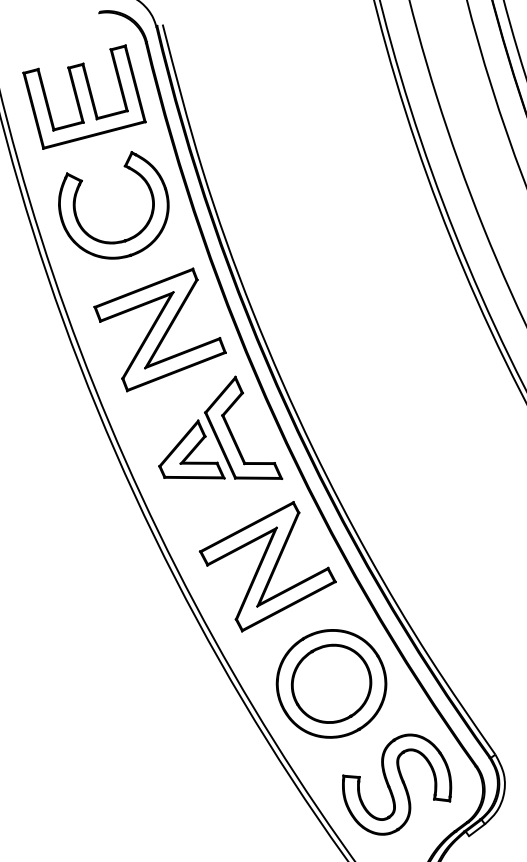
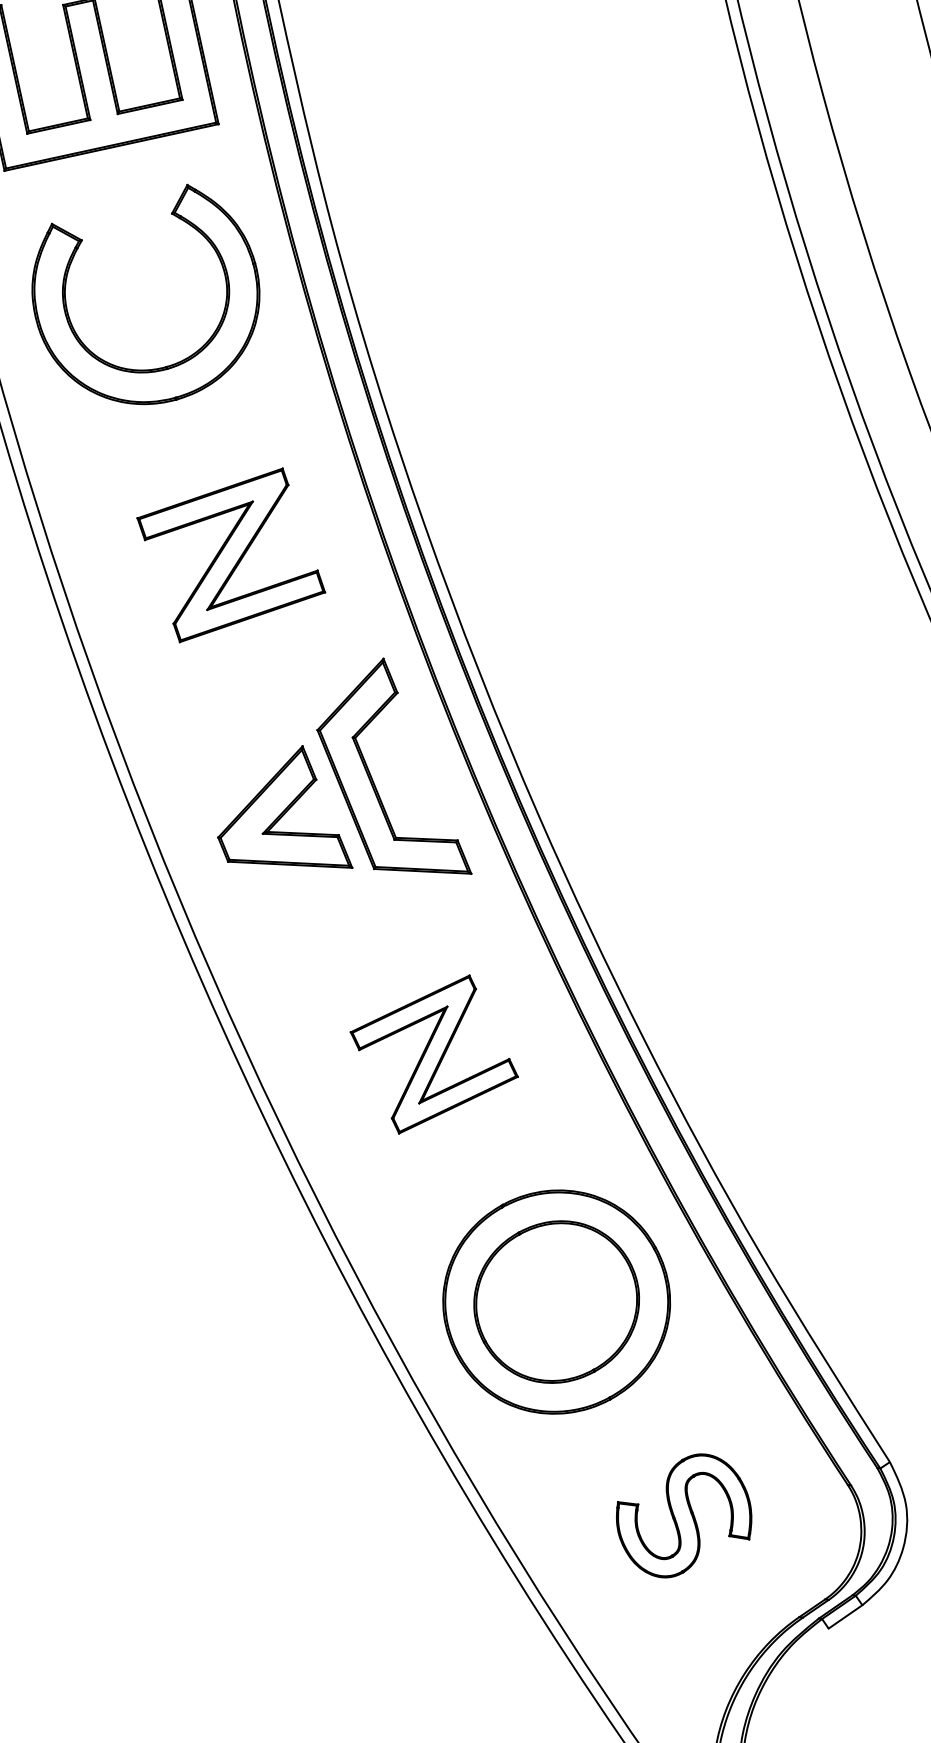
part: (159, 329) -> (230, 554), size x0.7
part: (267, 566) -> (433, 1053), size x0.6
part: (397, 784) -> (684, 1515), size x0.6

